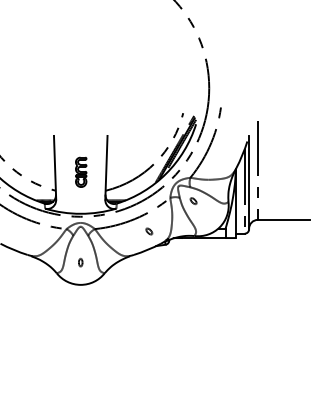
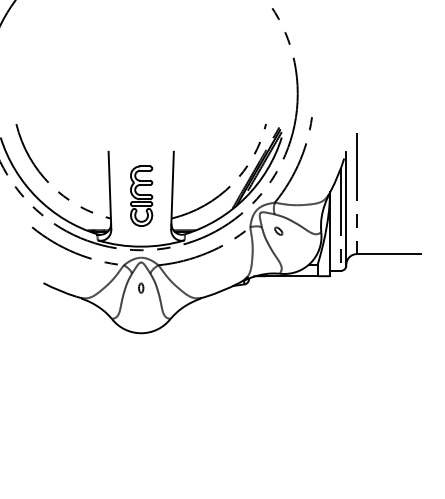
part: (80, 171) -> (141, 195), size x1.67
part: (149, 230) -> (224, 267), removed
part: (80, 262) -> (141, 287), moved

